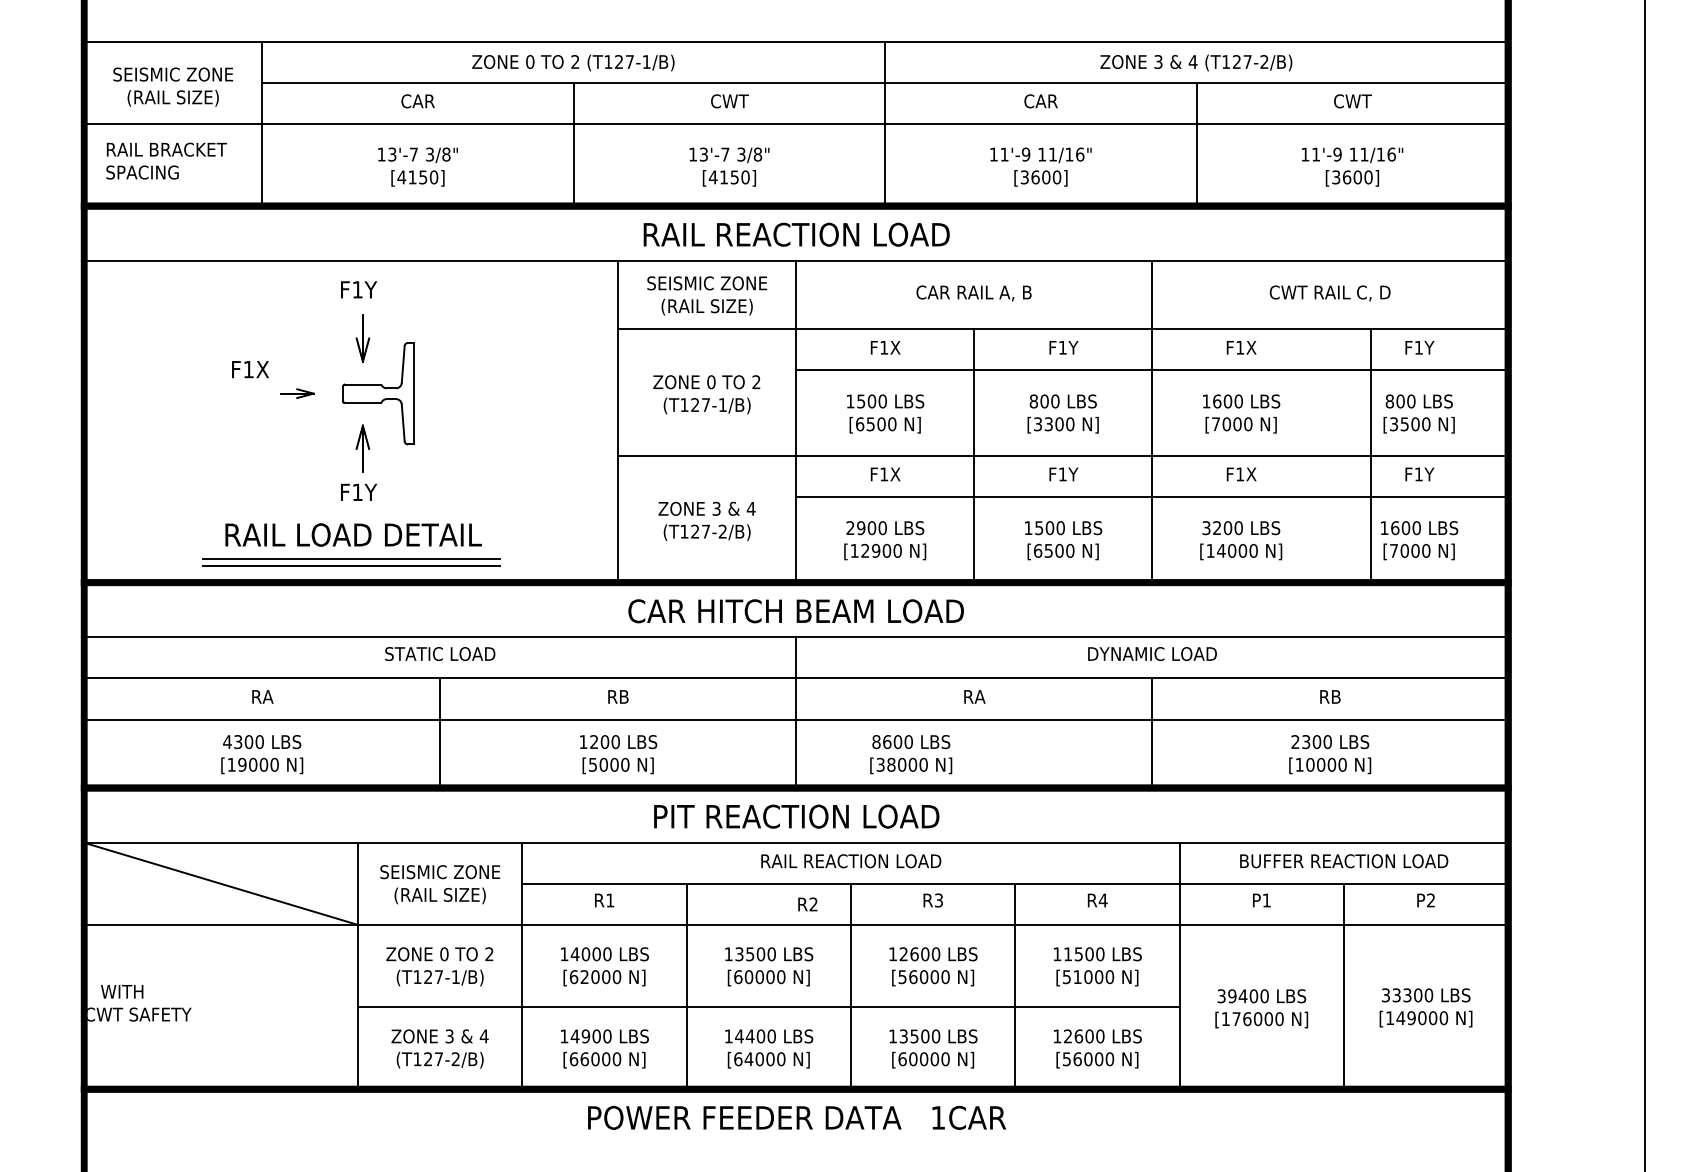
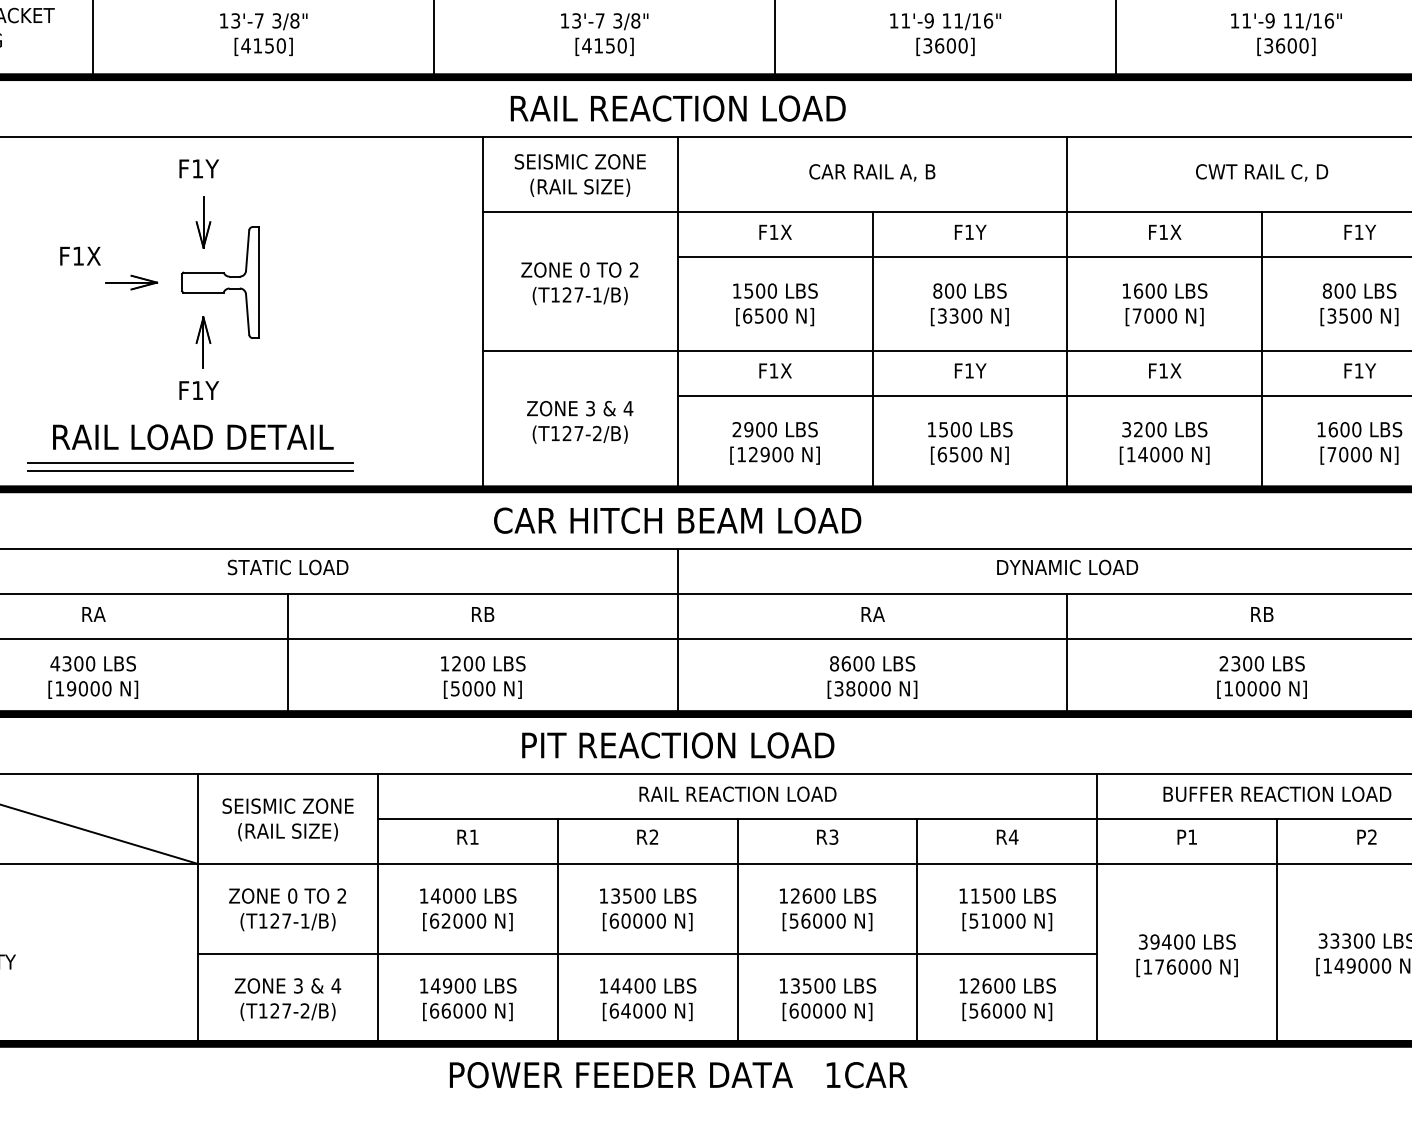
part: (297, 393) -> (131, 282), size x1.43
line: (1371, 455) -> (1262, 350), moved
text: (911, 754) -> (872, 677), moved
text: (807, 904) -> (647, 837), moved

